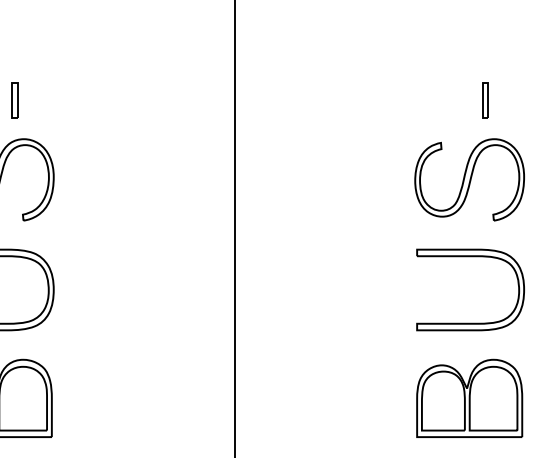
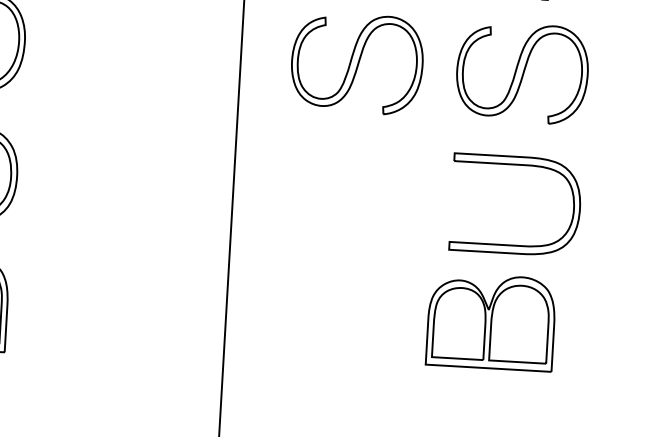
part: (331, 179) -> (357, 63), added
part: (469, 397) -> (491, 320), moved

